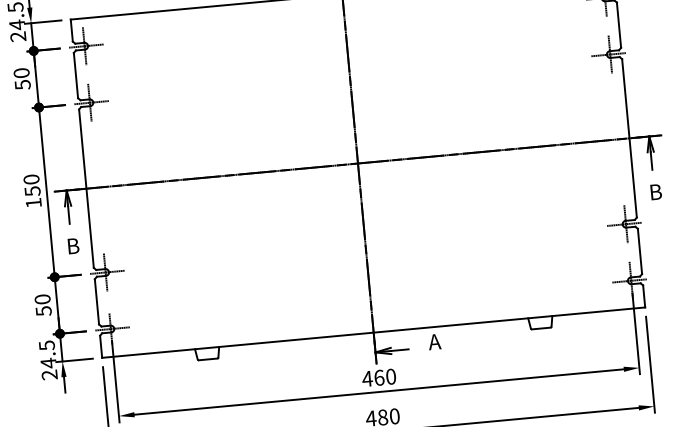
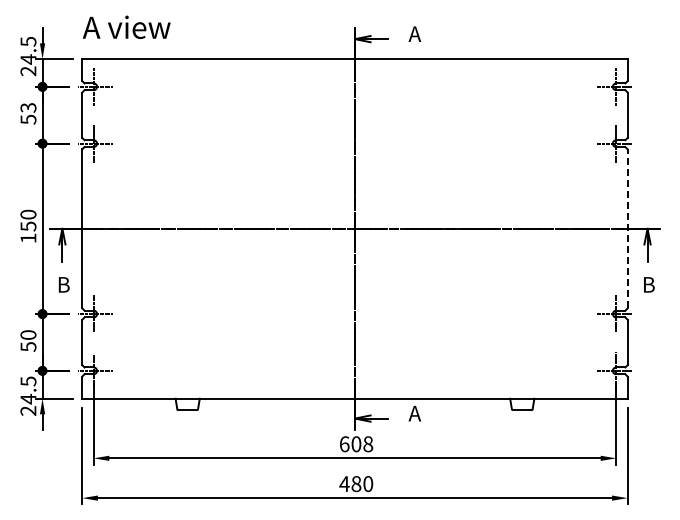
text: (21, 72) -> (28, 107), 50 -> 53
line: (629, 137) -> (627, 228), solid -> dashed
text: (379, 378) -> (356, 444), 460 -> 608

